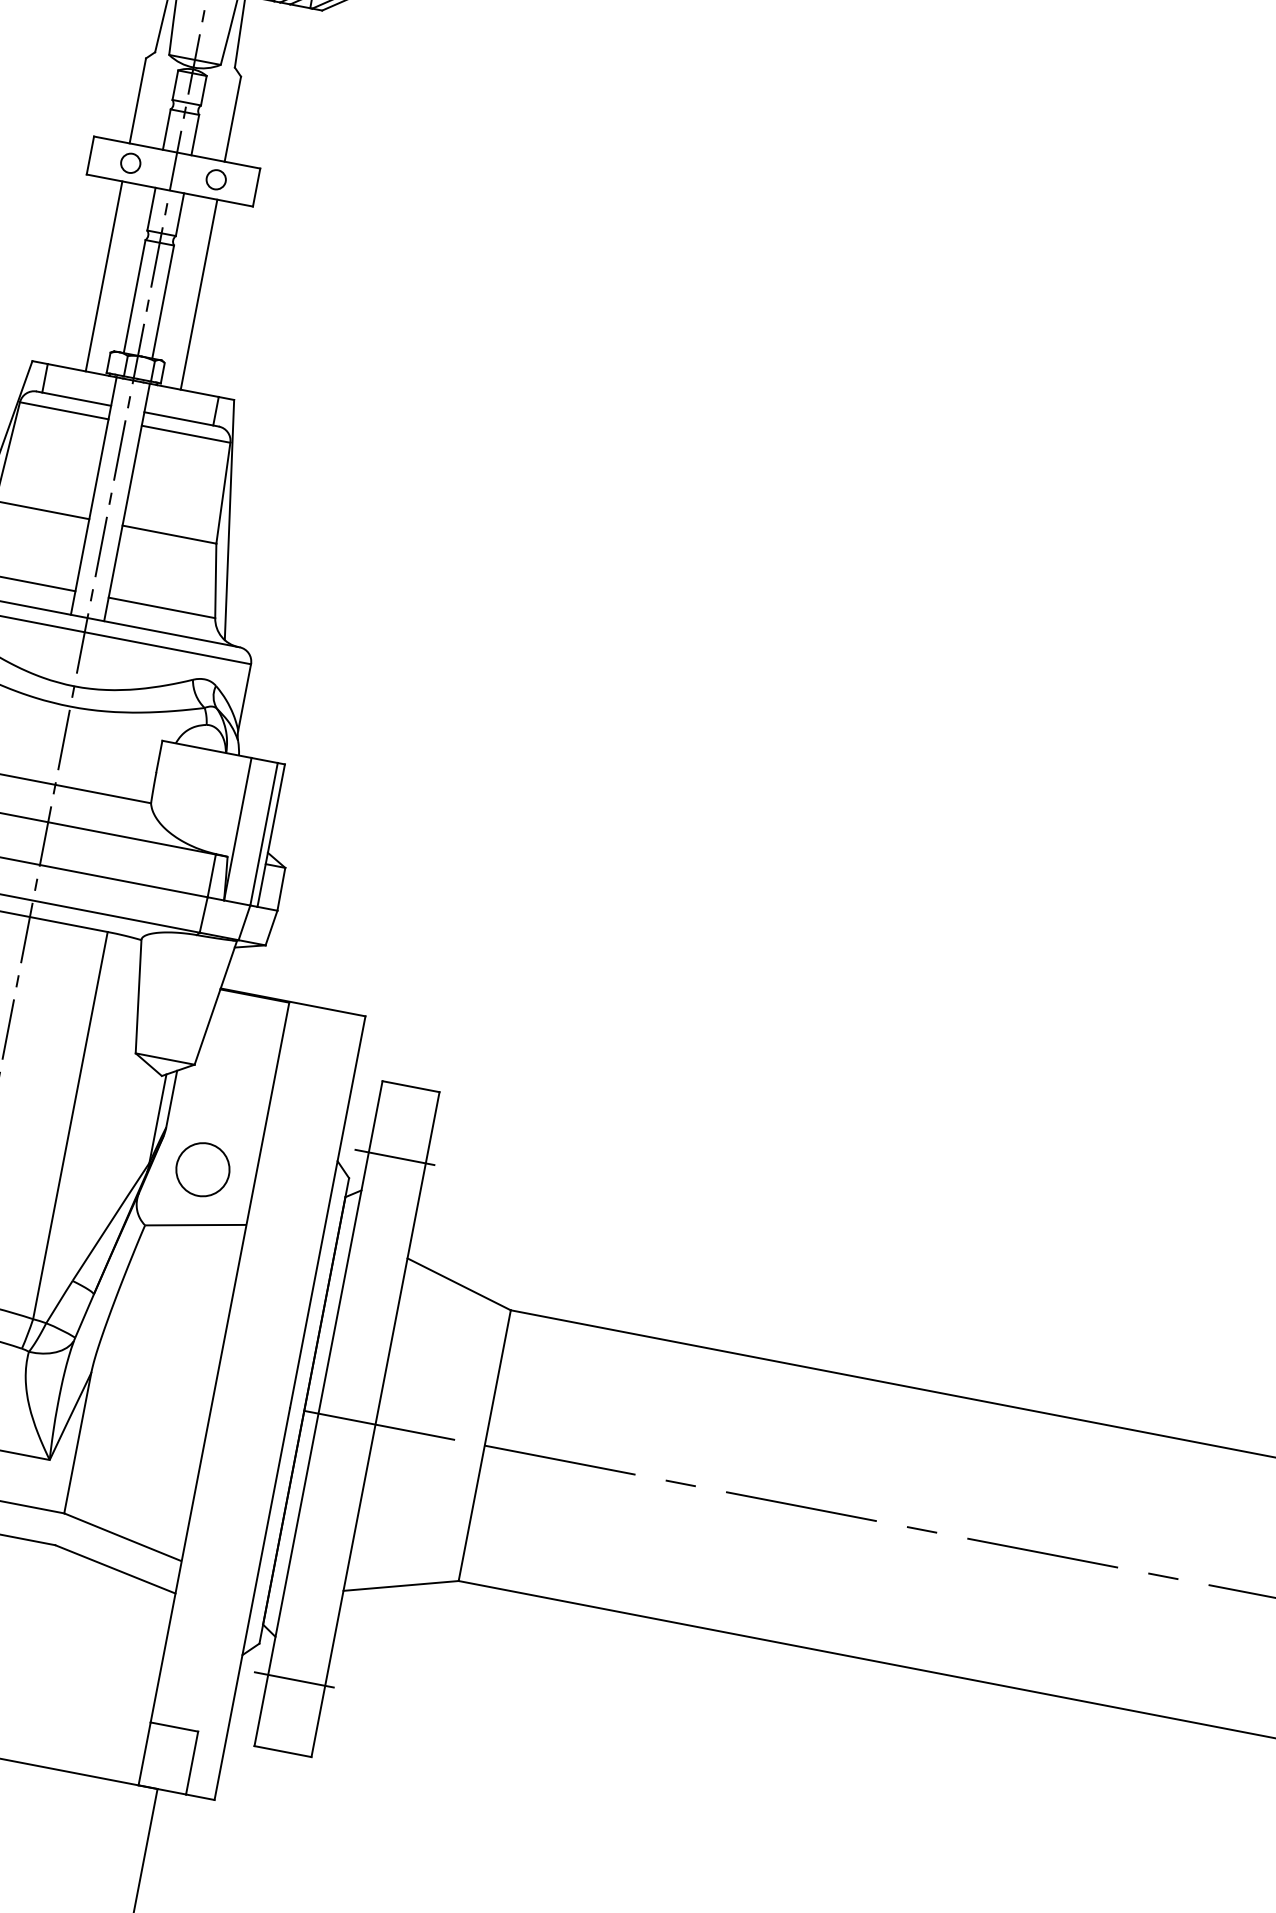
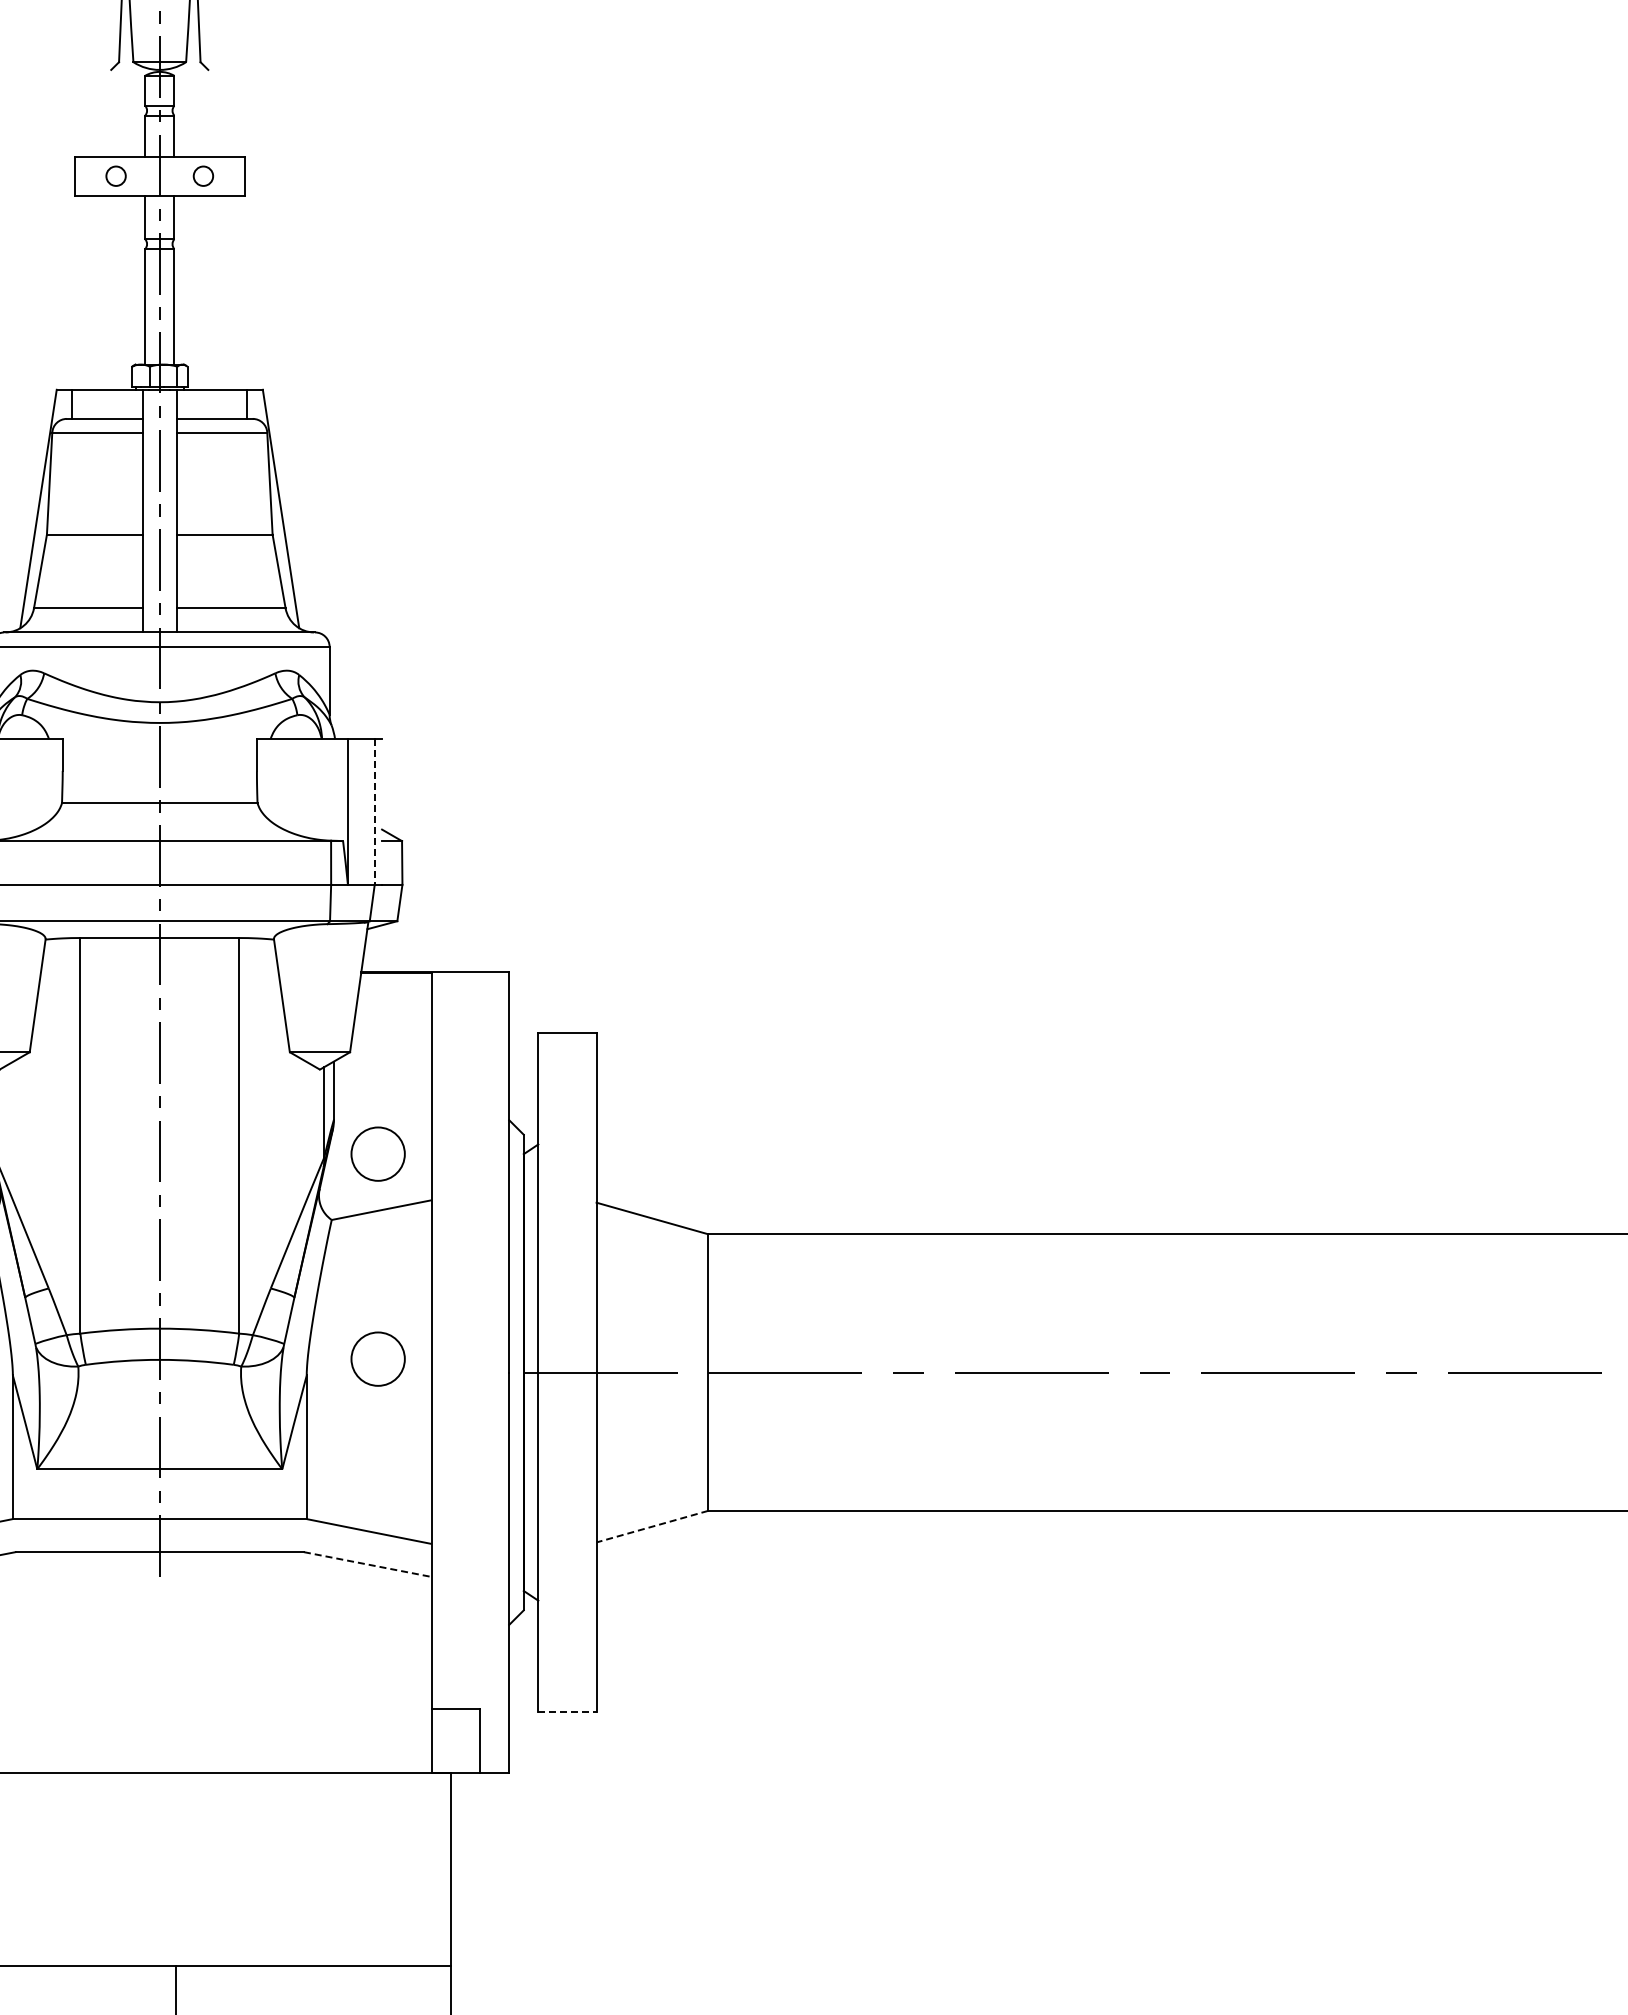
line: (138, 100) -> (111, 112), removed
line: (233, 118) -> (208, 112), removed
line: (104, 276) -> (111, 292), removed
line: (199, 294) -> (208, 292), removed
line: (263, 834) -> (374, 812), solid -> dashed
line: (271, 835) -> (382, 811), removed
line: (394, 1157) -> (564, 1105), removed
circle: (163, 1369) -> (377, 1358), added
line: (116, 1569) -> (368, 1564), solid -> dashed
line: (401, 1585) -> (652, 1526), solid -> dashed
line: (293, 1679) -> (564, 1639), removed
line: (283, 1751) -> (567, 1712), solid -> dashed

